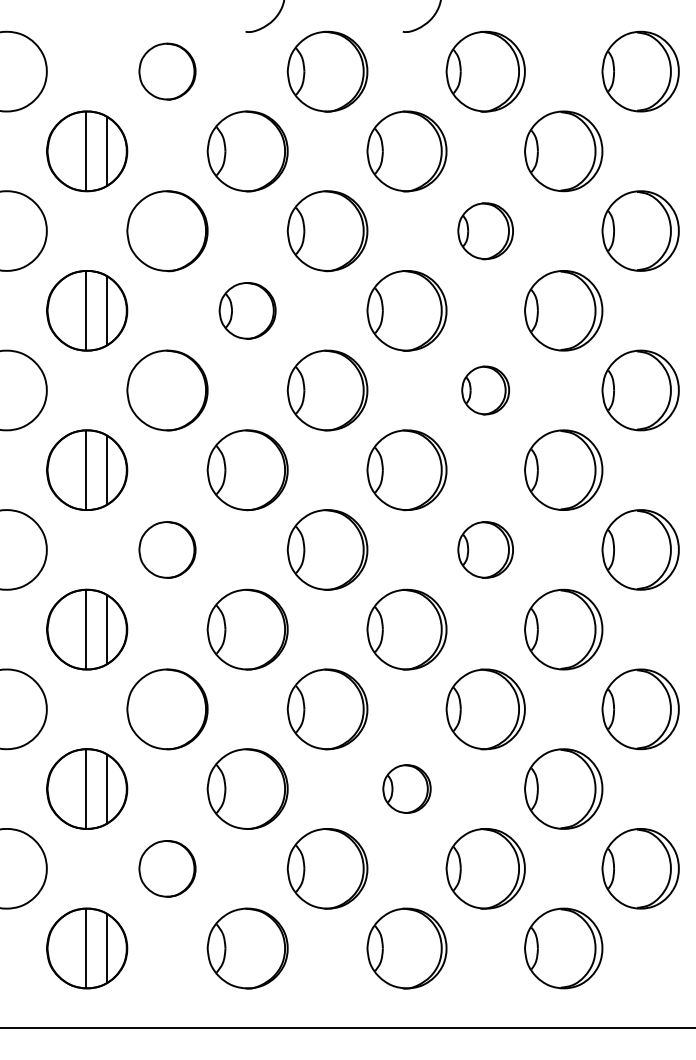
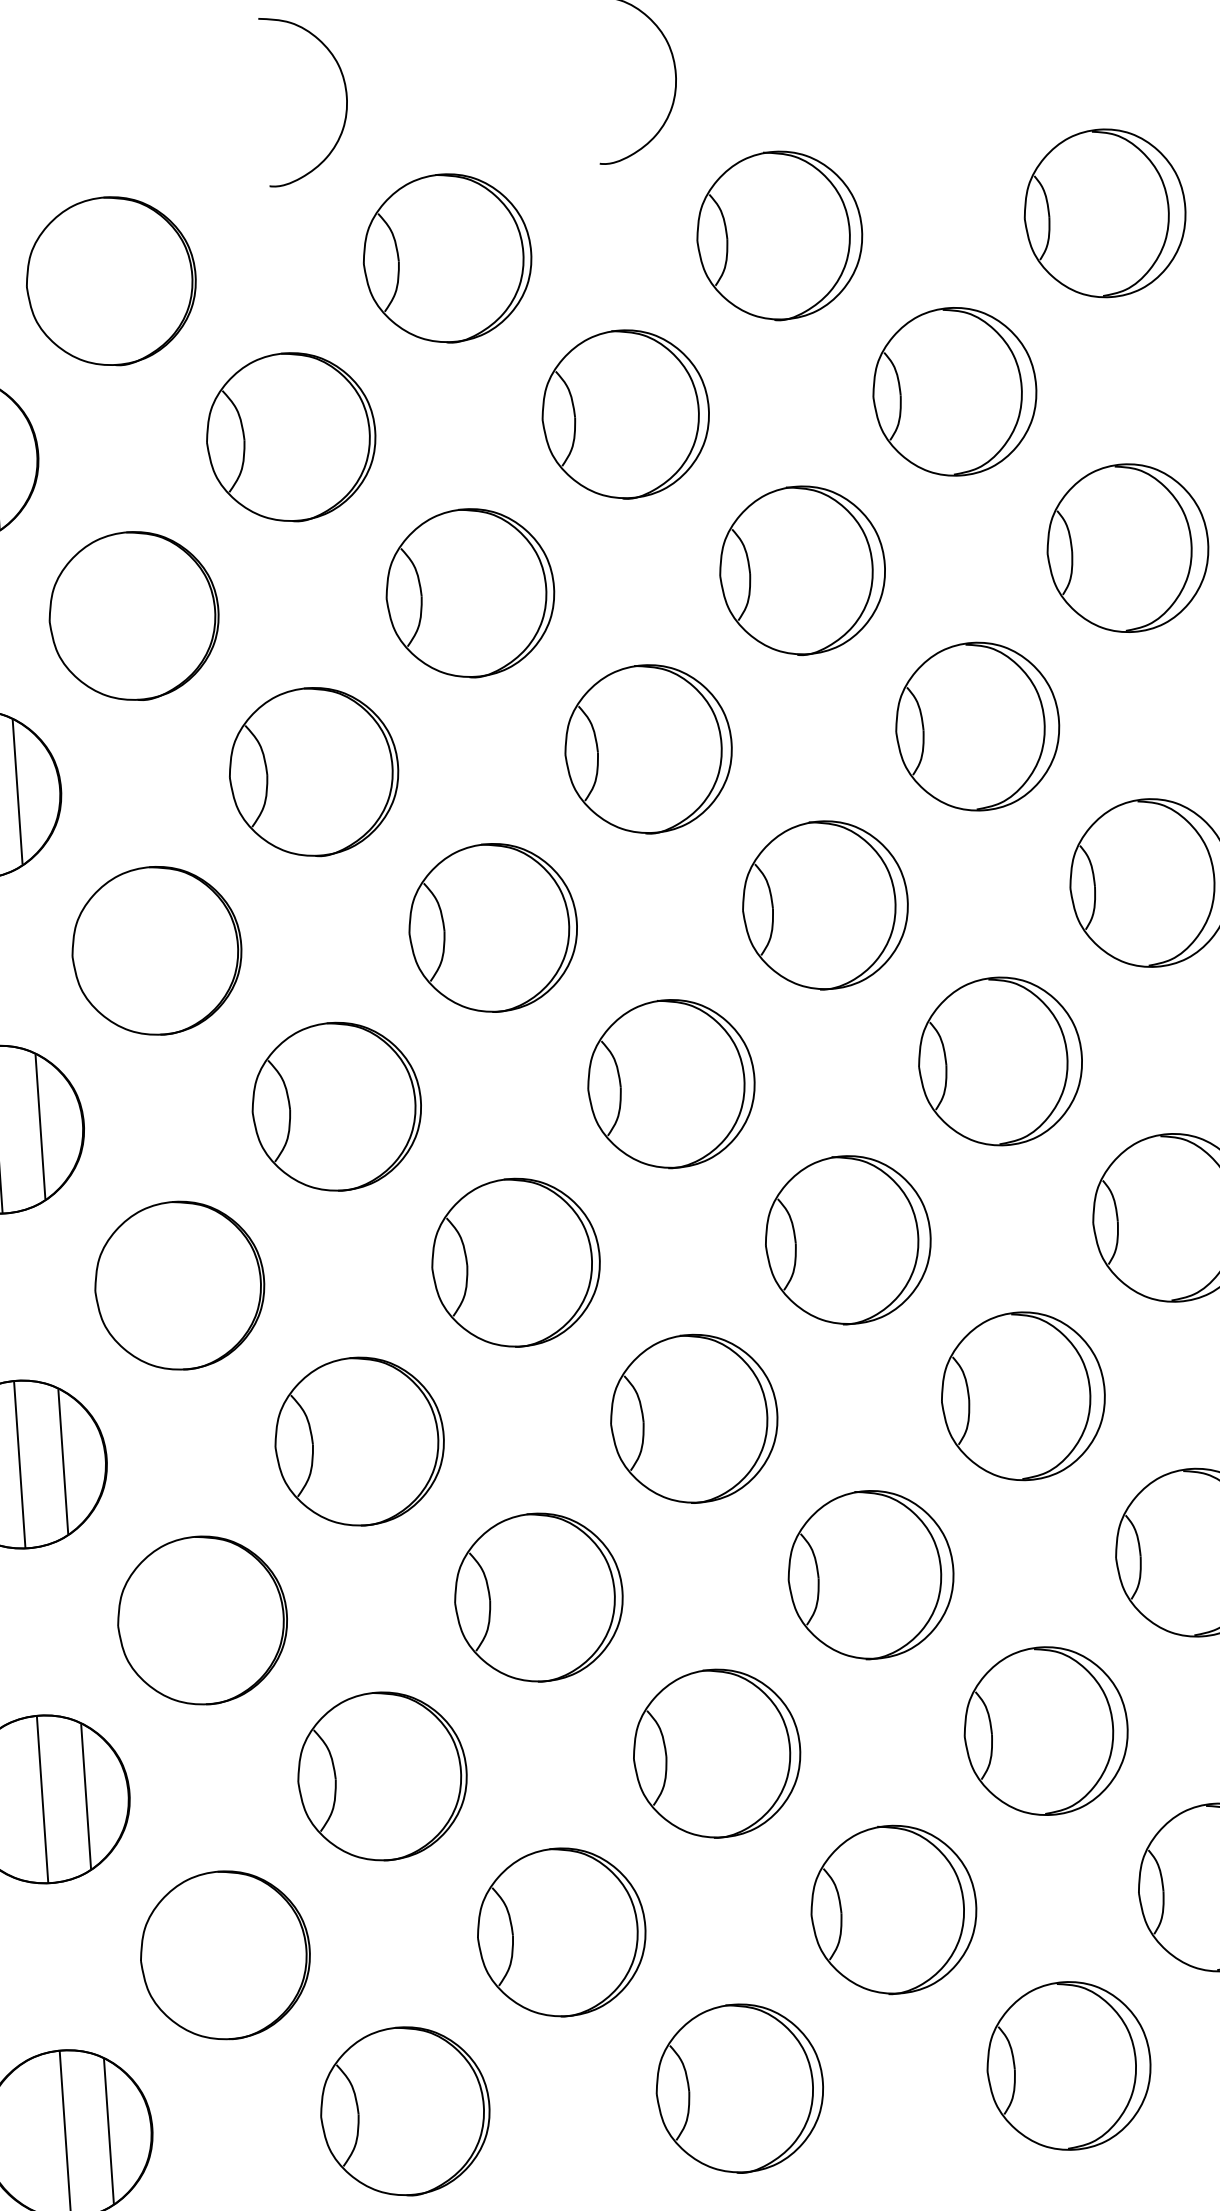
part: (167, 71) -> (111, 280), size x1.43
part: (485, 231) -> (802, 571), size x1.43
part: (247, 310) -> (313, 771), size x1.43
part: (485, 390) -> (824, 905), size x1.67
part: (167, 549) -> (179, 1284), size x1.43
part: (485, 549) -> (847, 1239), size x1.43
part: (406, 788) -> (715, 1752), size x1.67
part: (167, 868) -> (225, 1954), size x1.43

